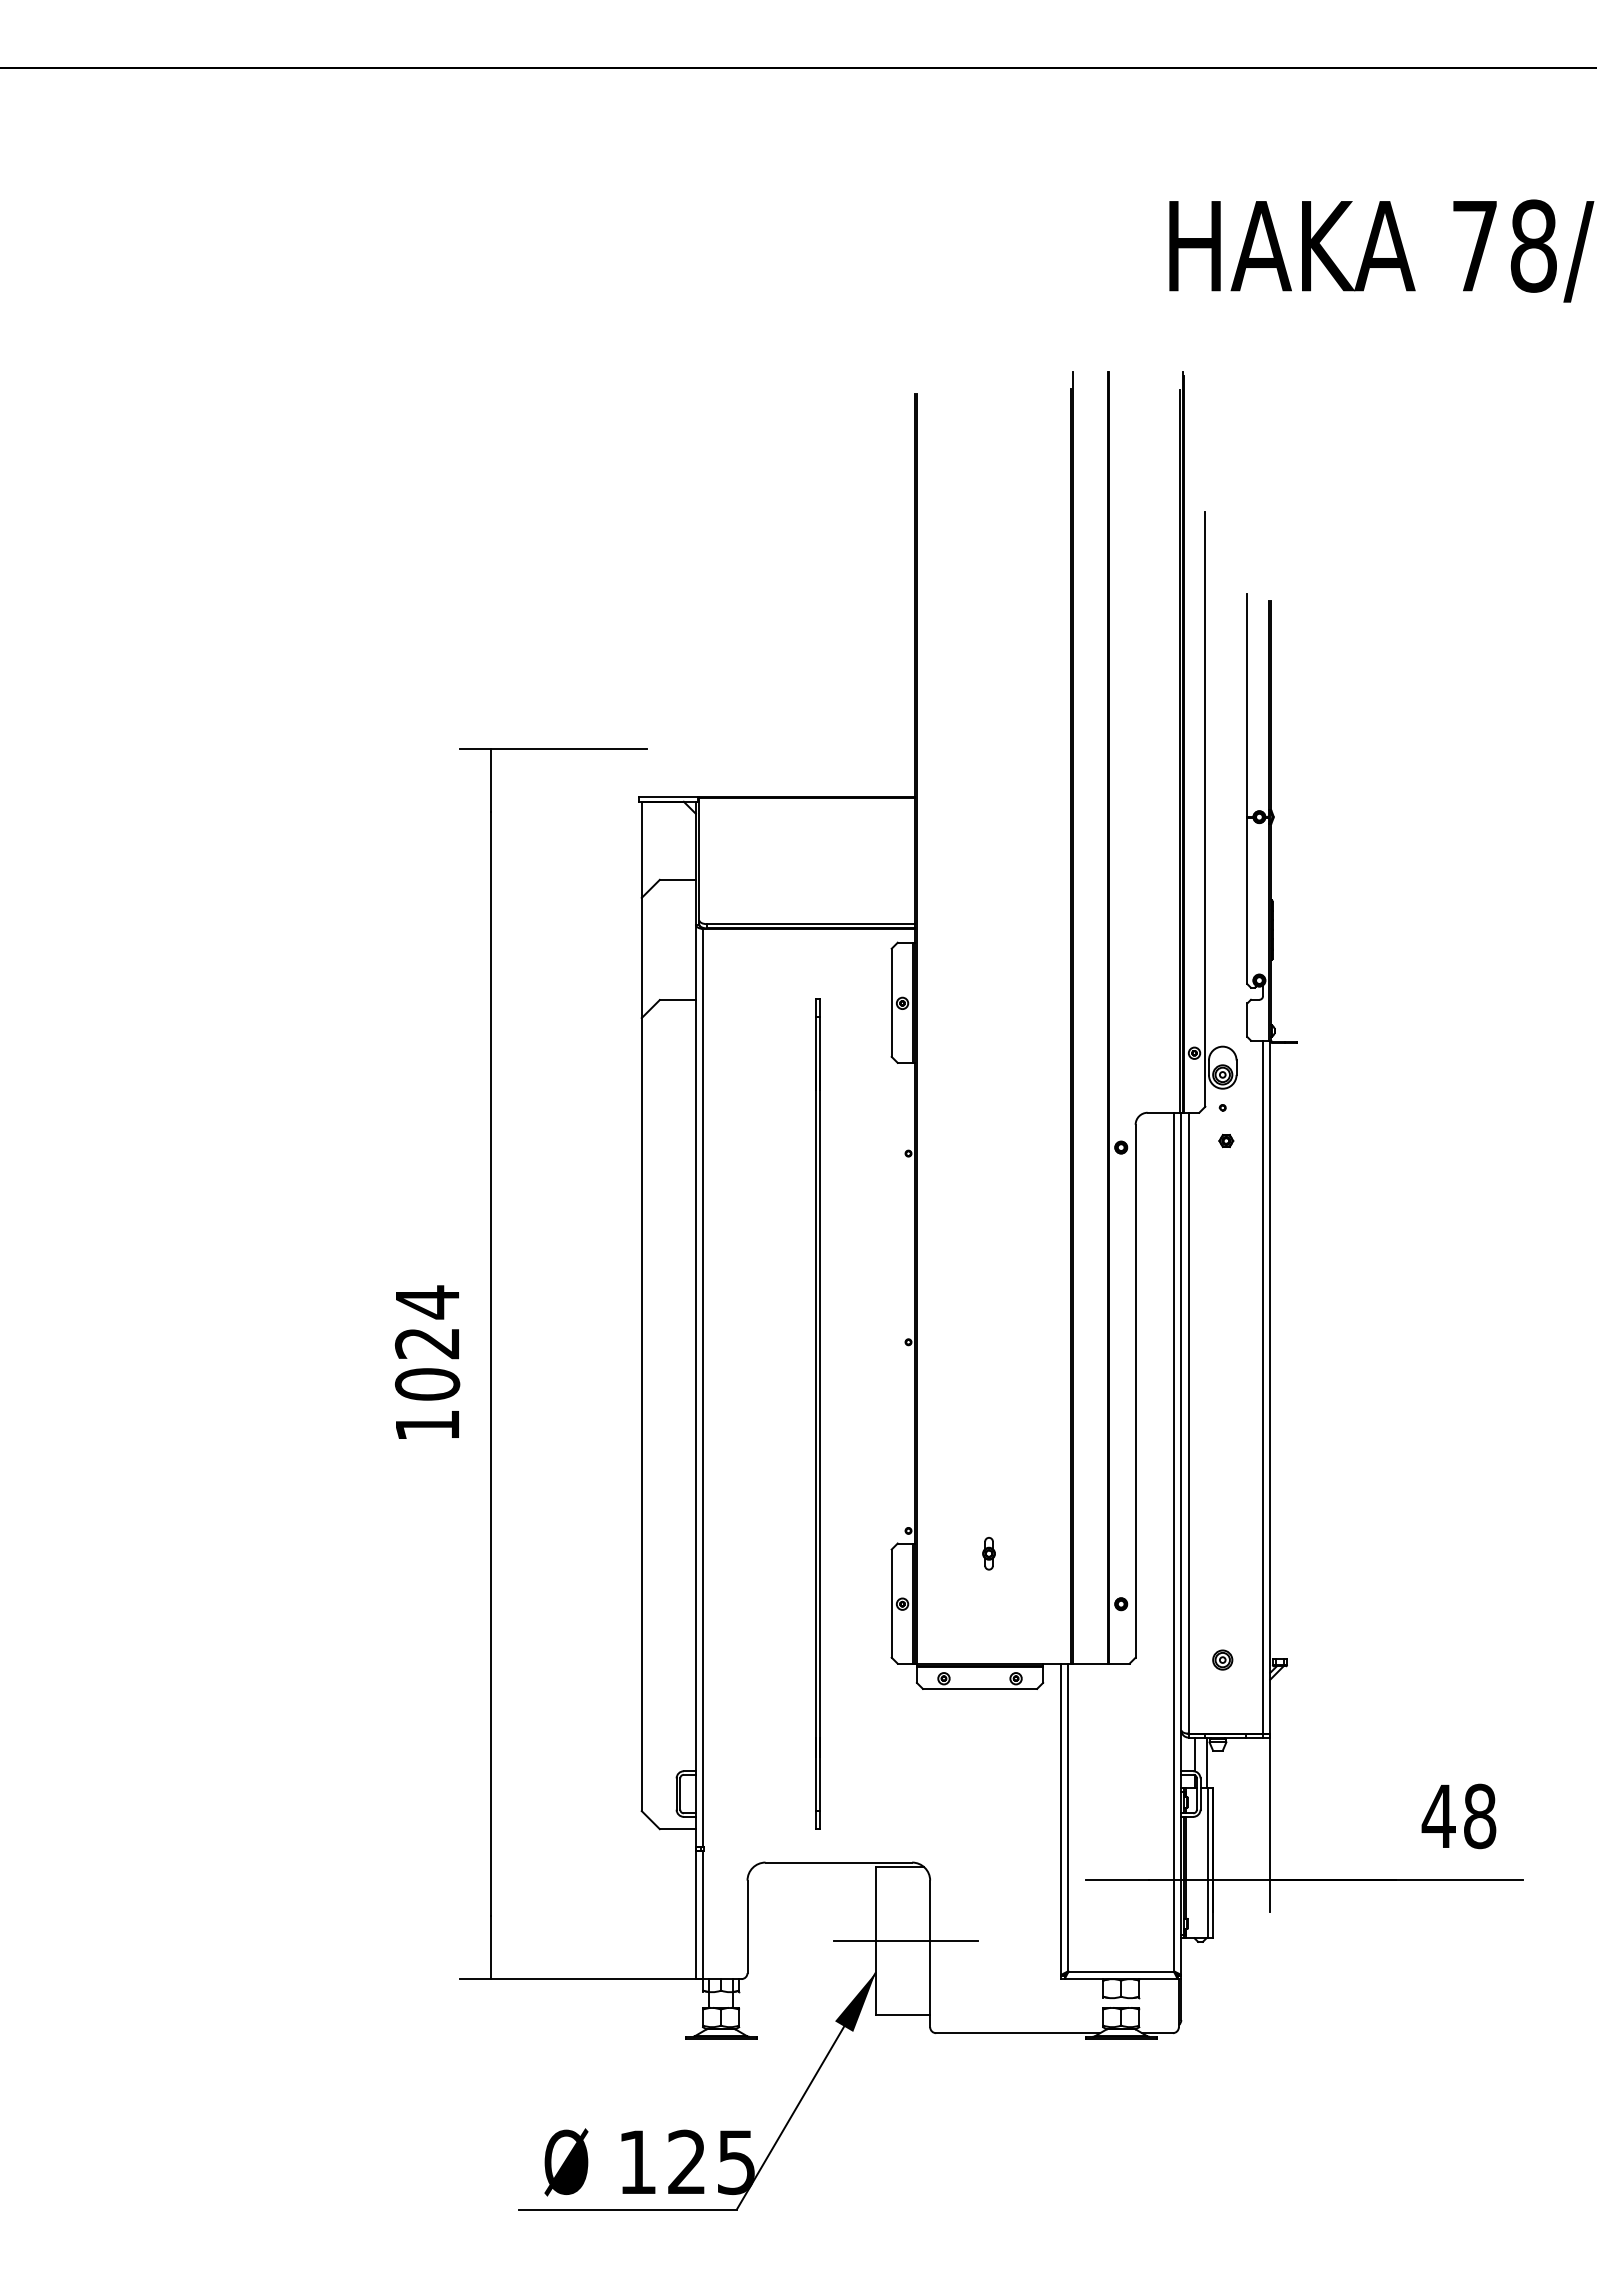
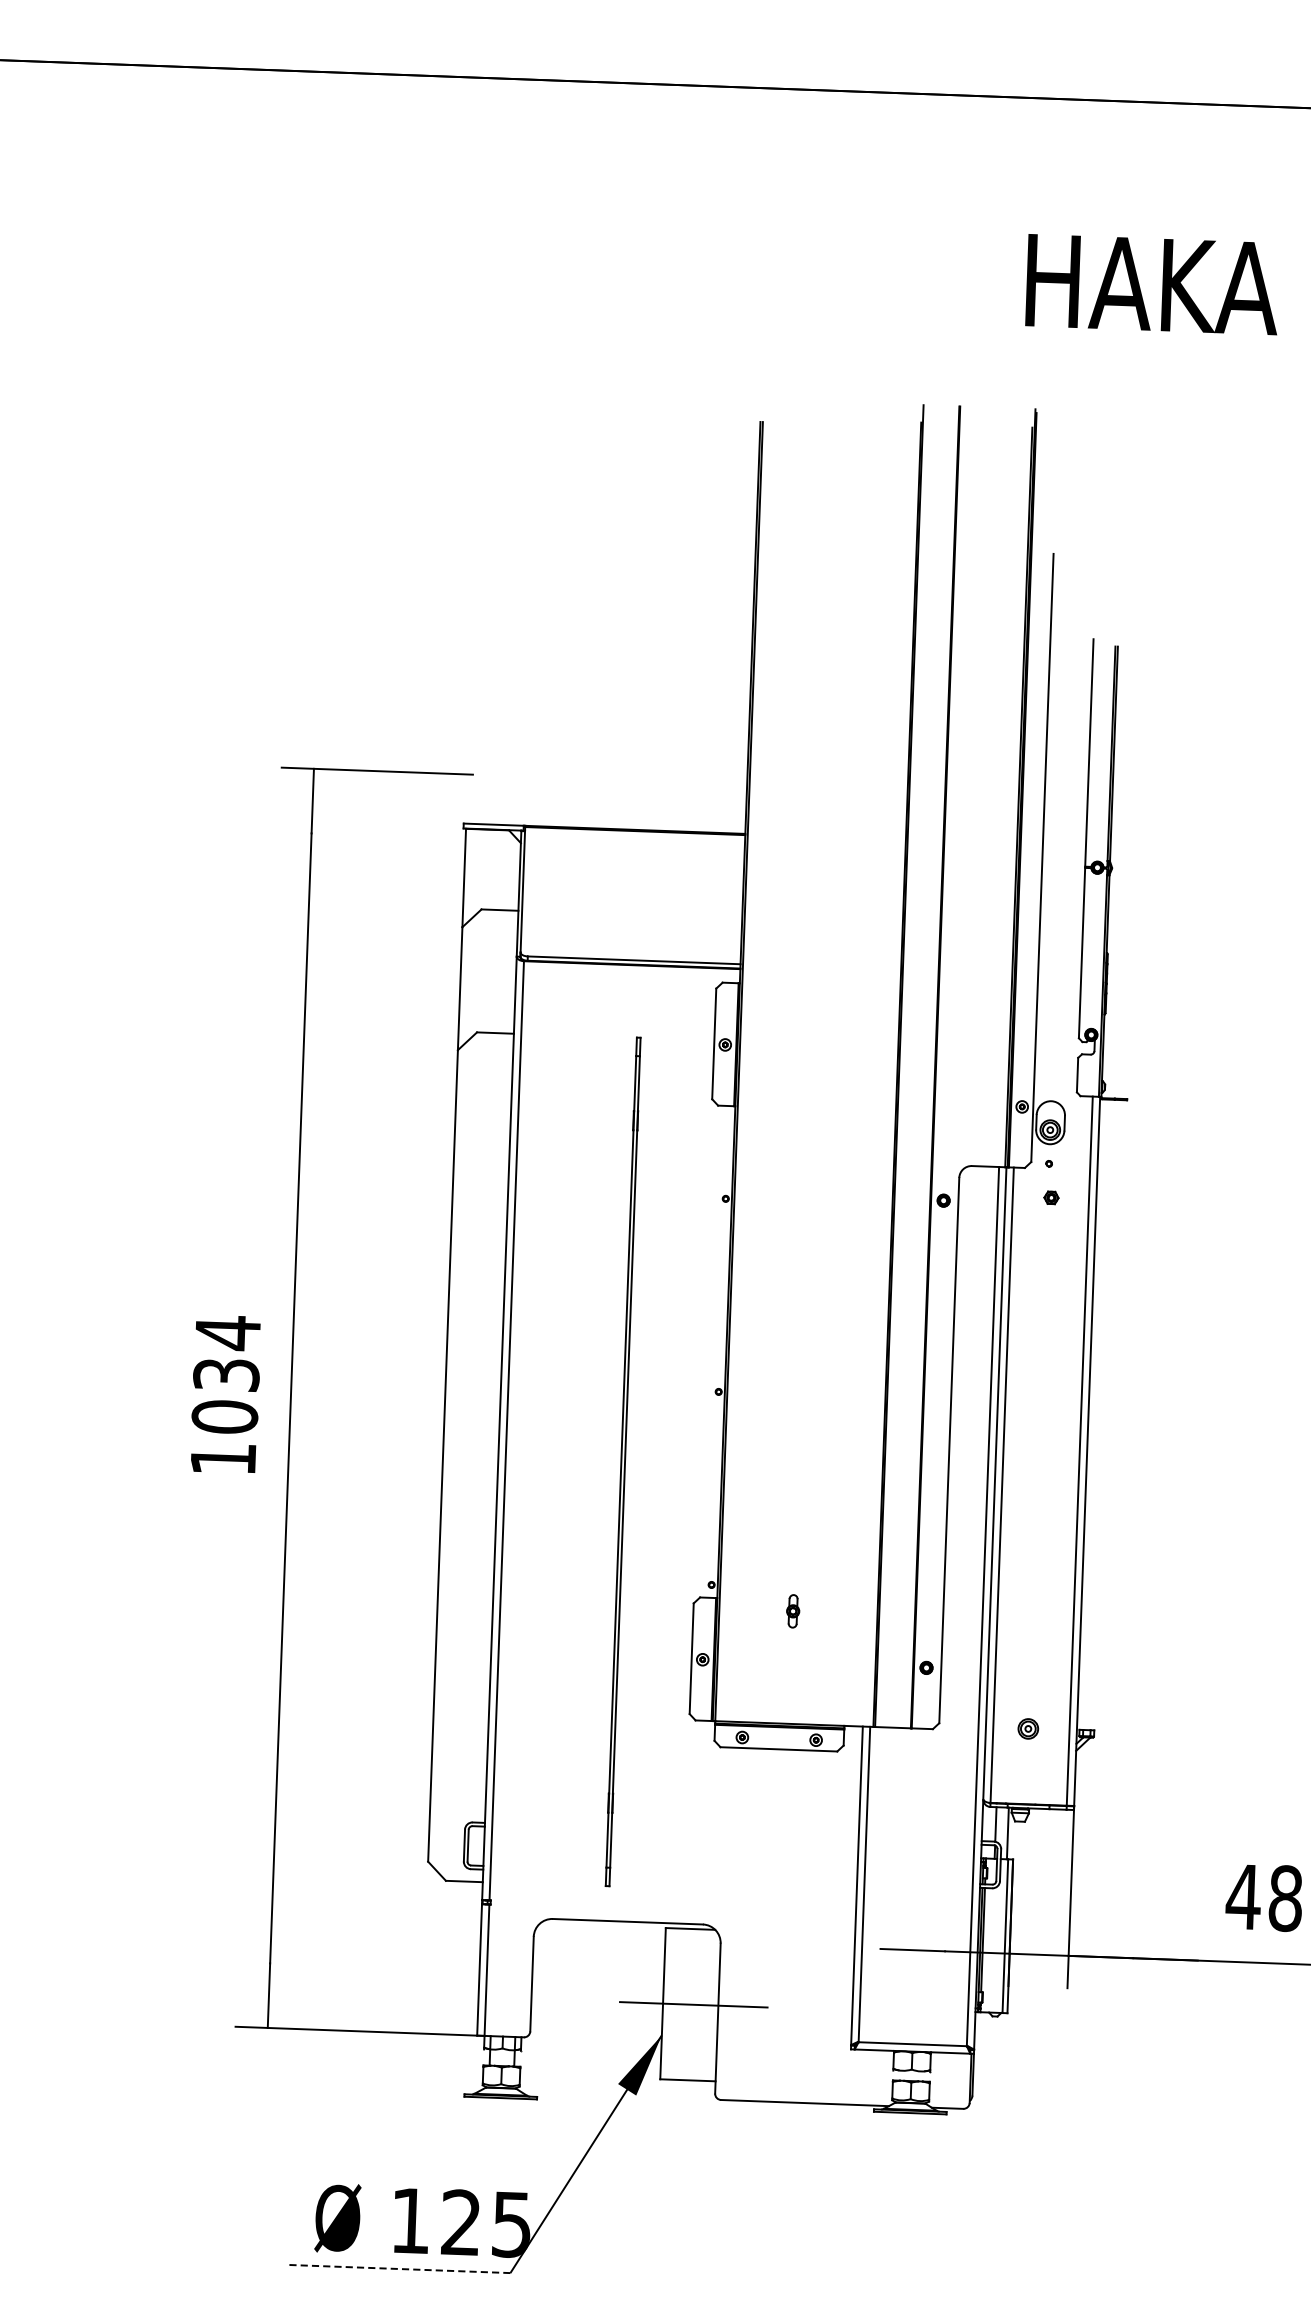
text: (427, 1343) -> (226, 1375), 1024 -> 1034
line: (627, 2209) -> (398, 2268), solid -> dashed

